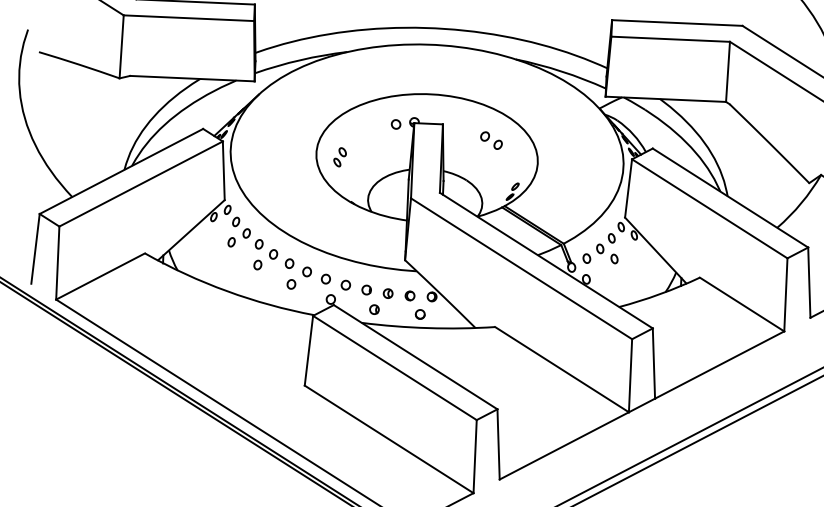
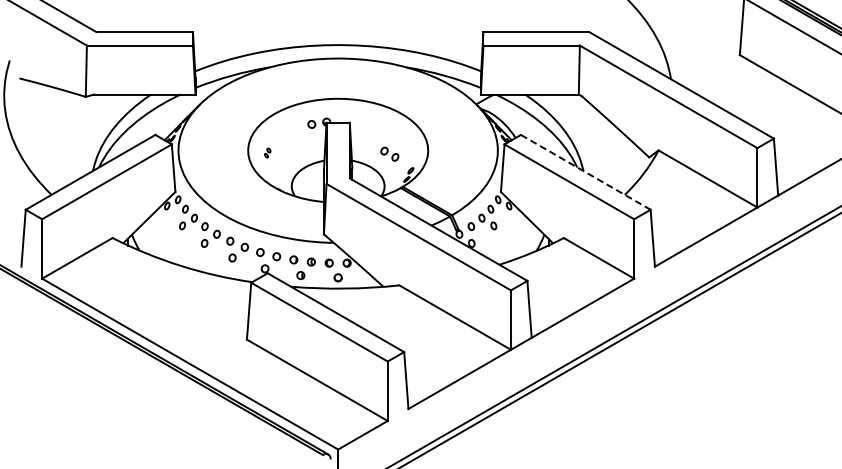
part: (491, 139) -> (389, 153), moved
part: (340, 156) -> (267, 152), size x0.6
line: (730, 198) -> (585, 172), solid -> dashed

